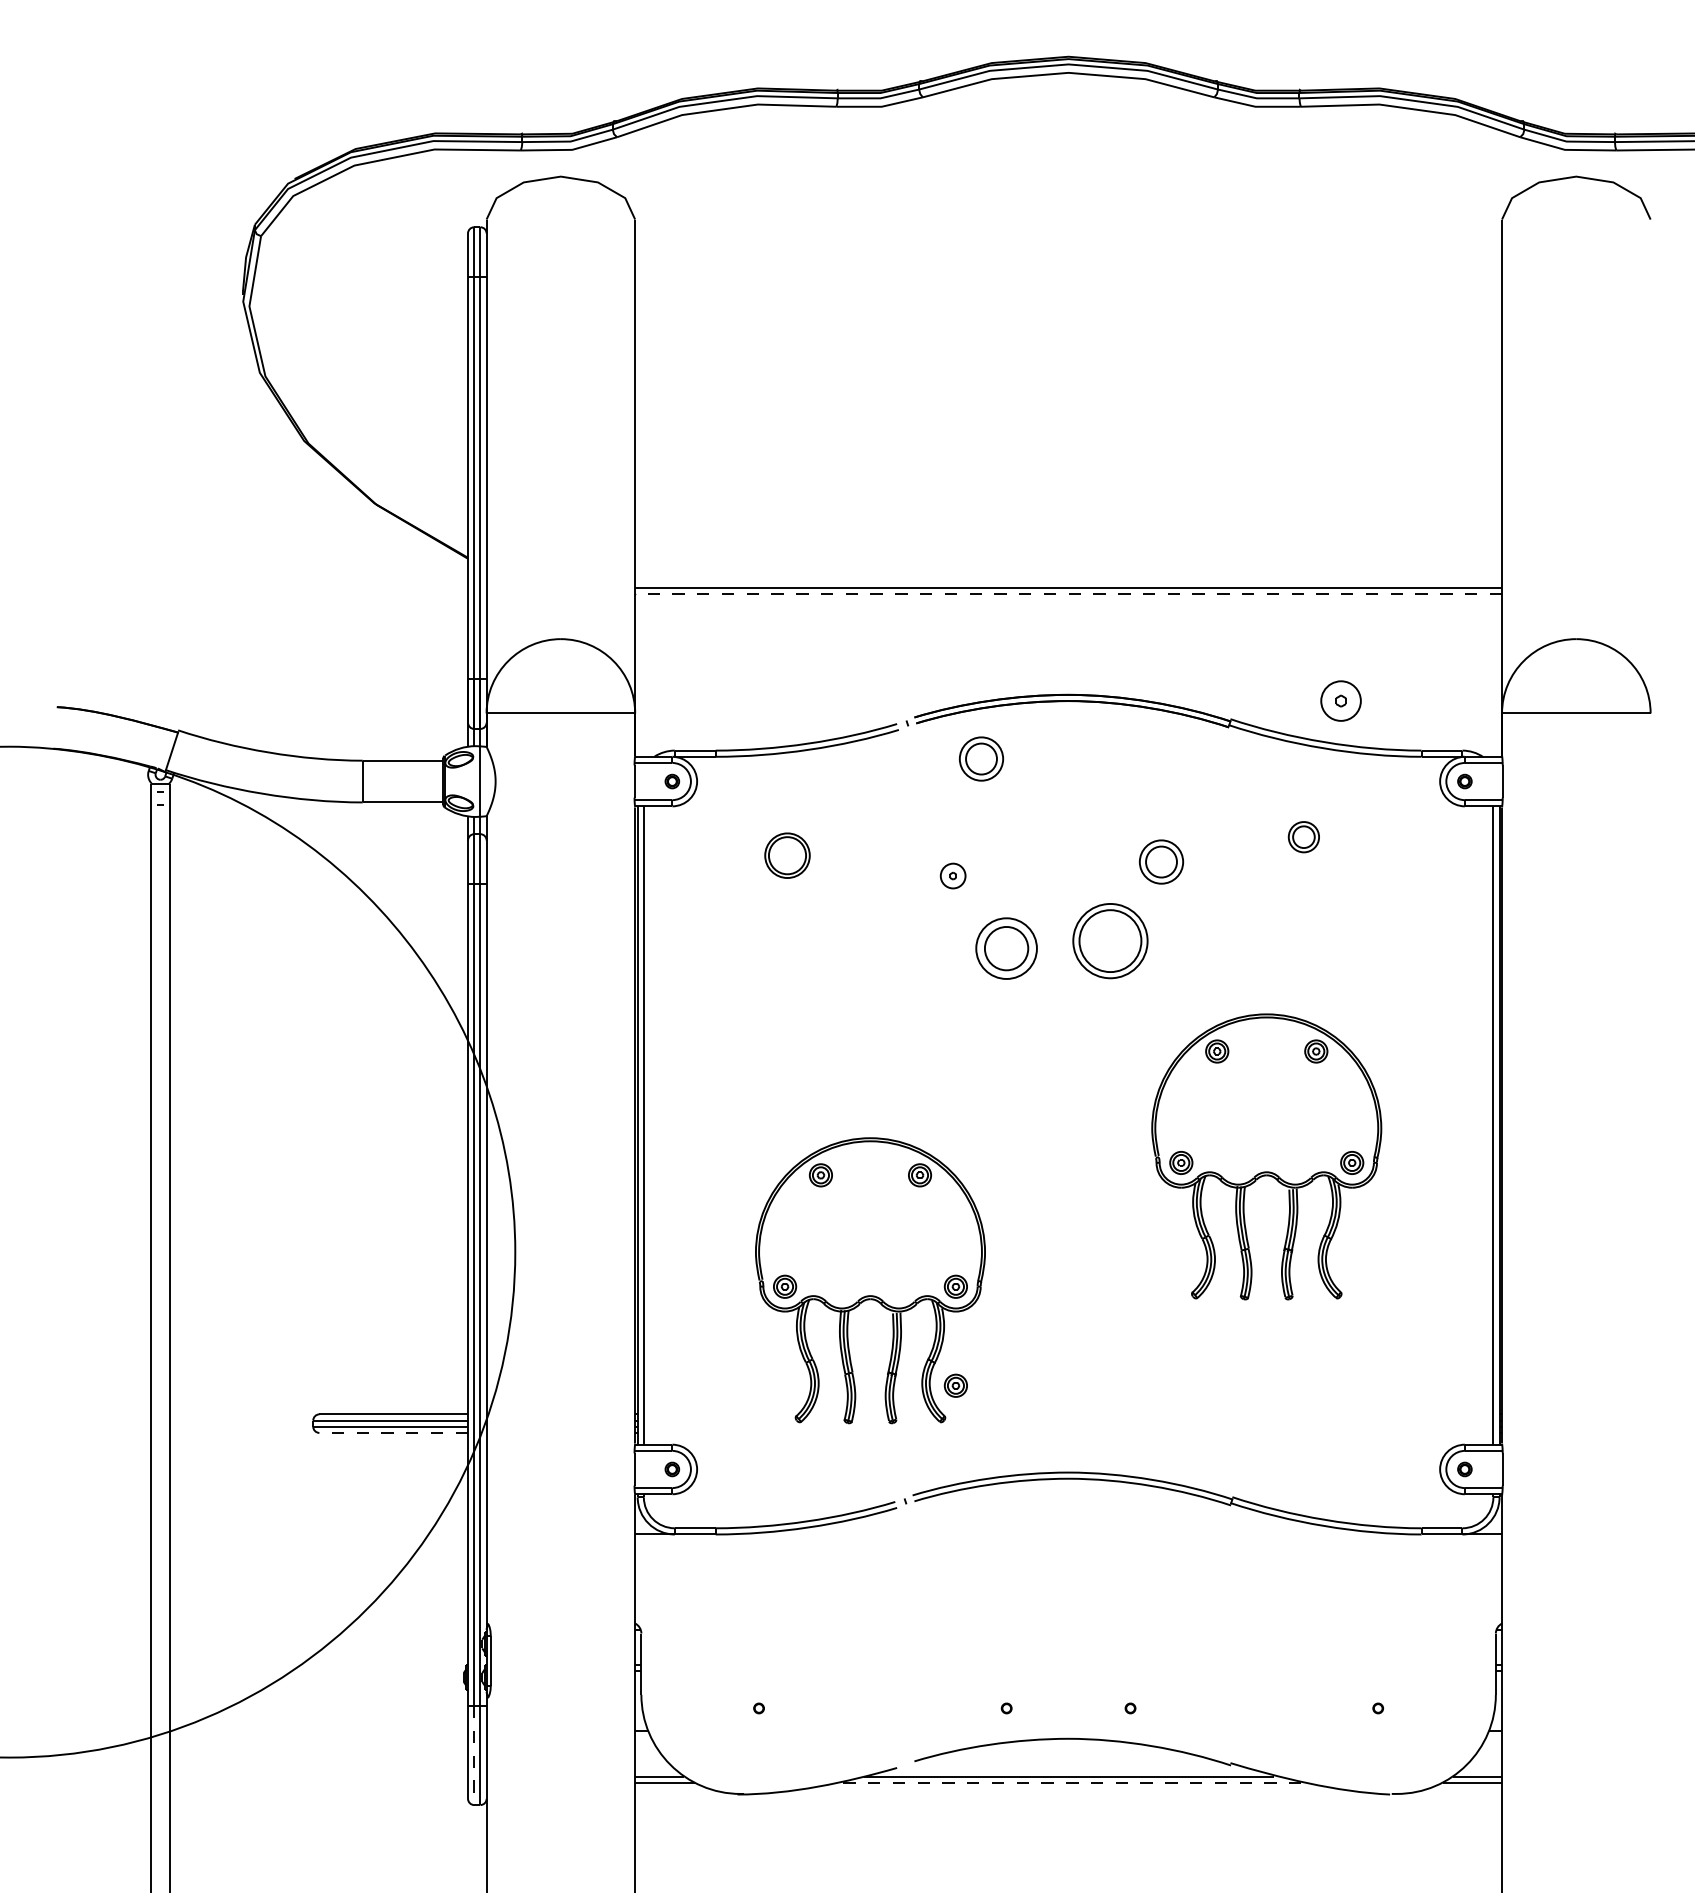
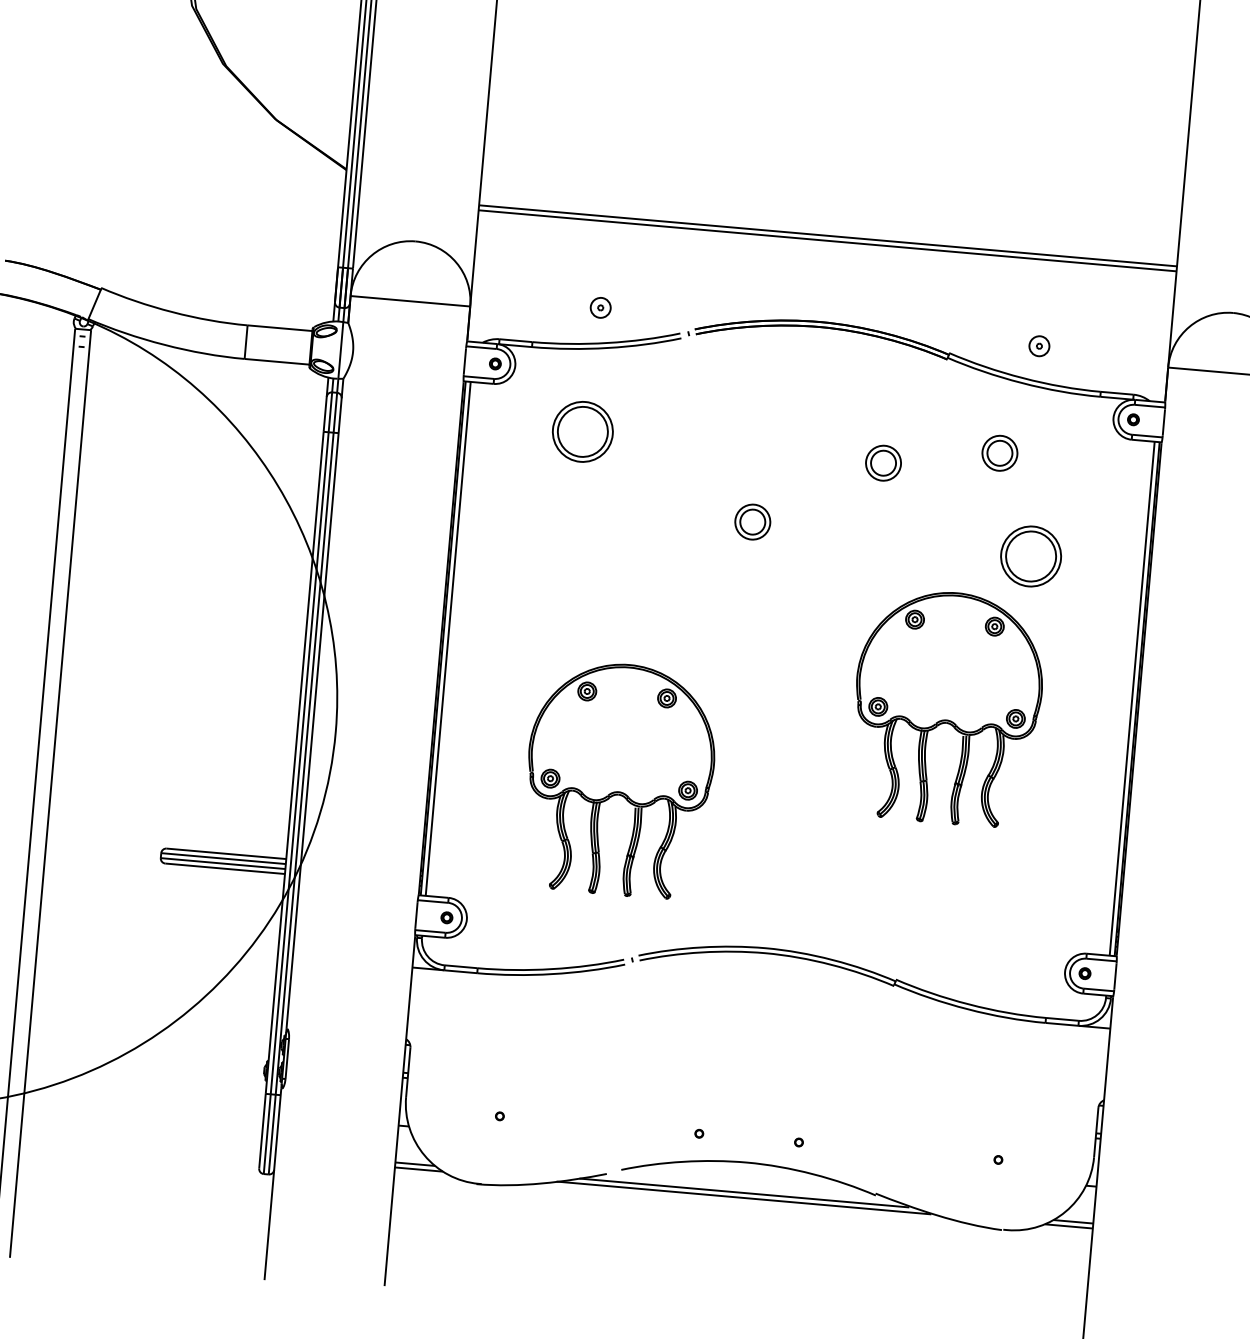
line: (1068, 593) -> (827, 240), dashed -> solid
part: (1340, 700) -> (1039, 345), size x0.62
part: (981, 758) -> (745, 367), removed
part: (1303, 836) -> (999, 452), size x1.43
part: (787, 855) -> (582, 431), size x1.67
part: (952, 875) -> (600, 307), moved
part: (1110, 941) -> (1031, 556), moved
part: (1006, 948) -> (752, 521), size x0.71
part: (955, 1385) -> (680, 870), removed
line: (392, 1432) -> (224, 868), dashed -> solid
line: (474, 1756) -> (267, 1134), dashed -> solid
line: (1068, 1782) -> (743, 1197), dashed -> solid

